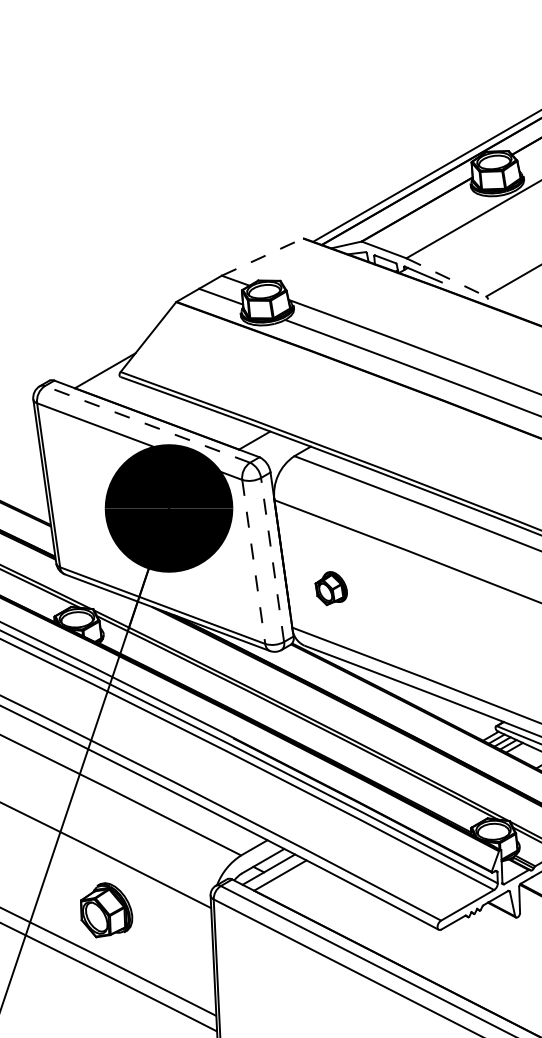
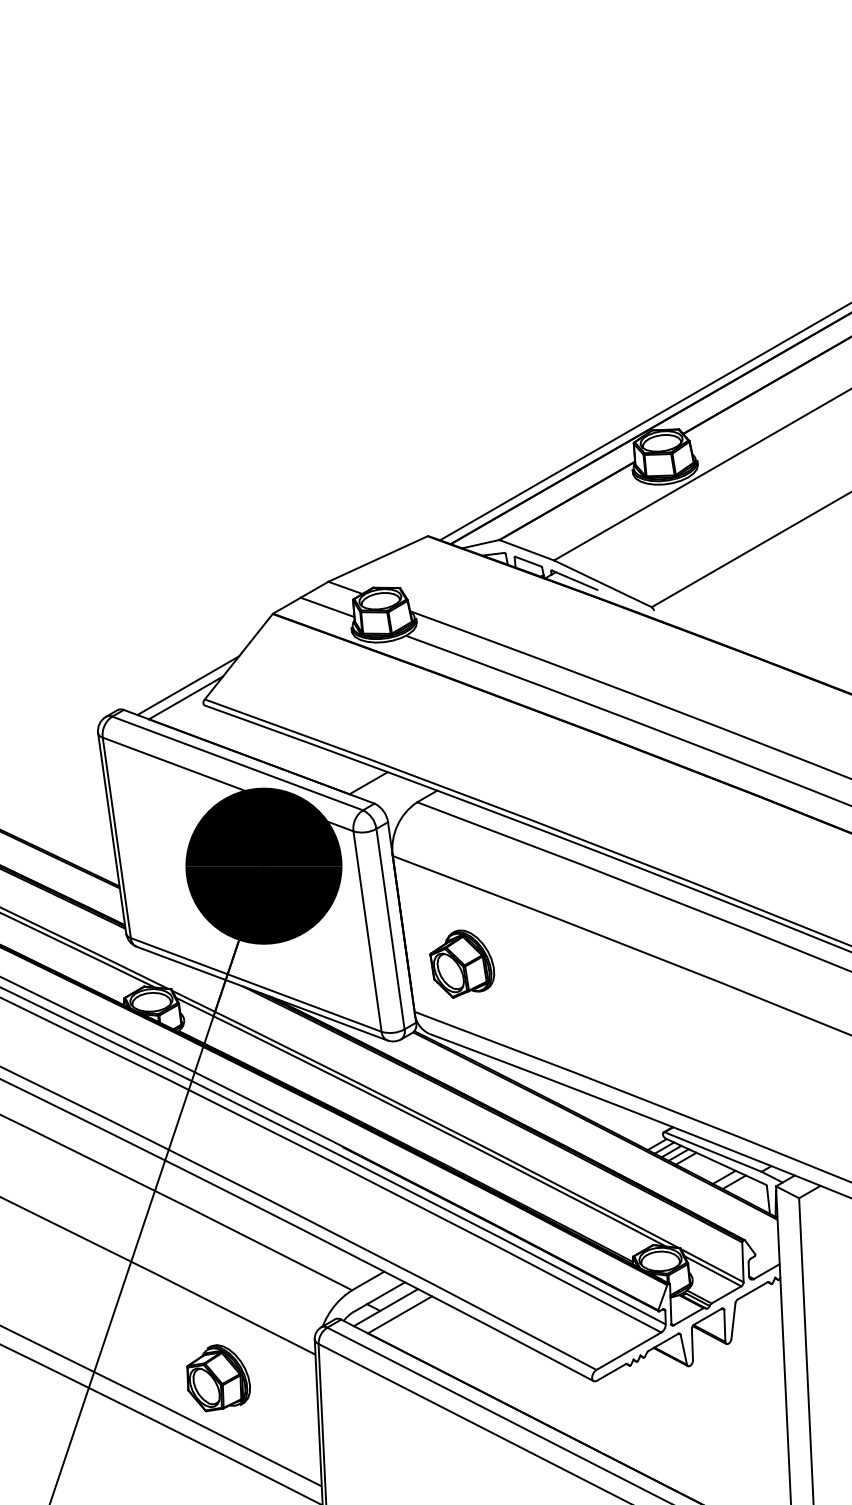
line: (262, 257) -> (378, 559), dashed -> solid
line: (446, 277) -> (603, 584), dashed -> solid
line: (107, 360) -> (188, 685), added
line: (147, 424) -> (237, 763), dashed -> solid
line: (272, 559) -> (390, 928), dashed -> solid
line: (253, 562) -> (367, 932), dashed -> solid
part: (331, 588) -> (462, 963), size x1.67
part: (106, 910) -> (218, 1378), moved

